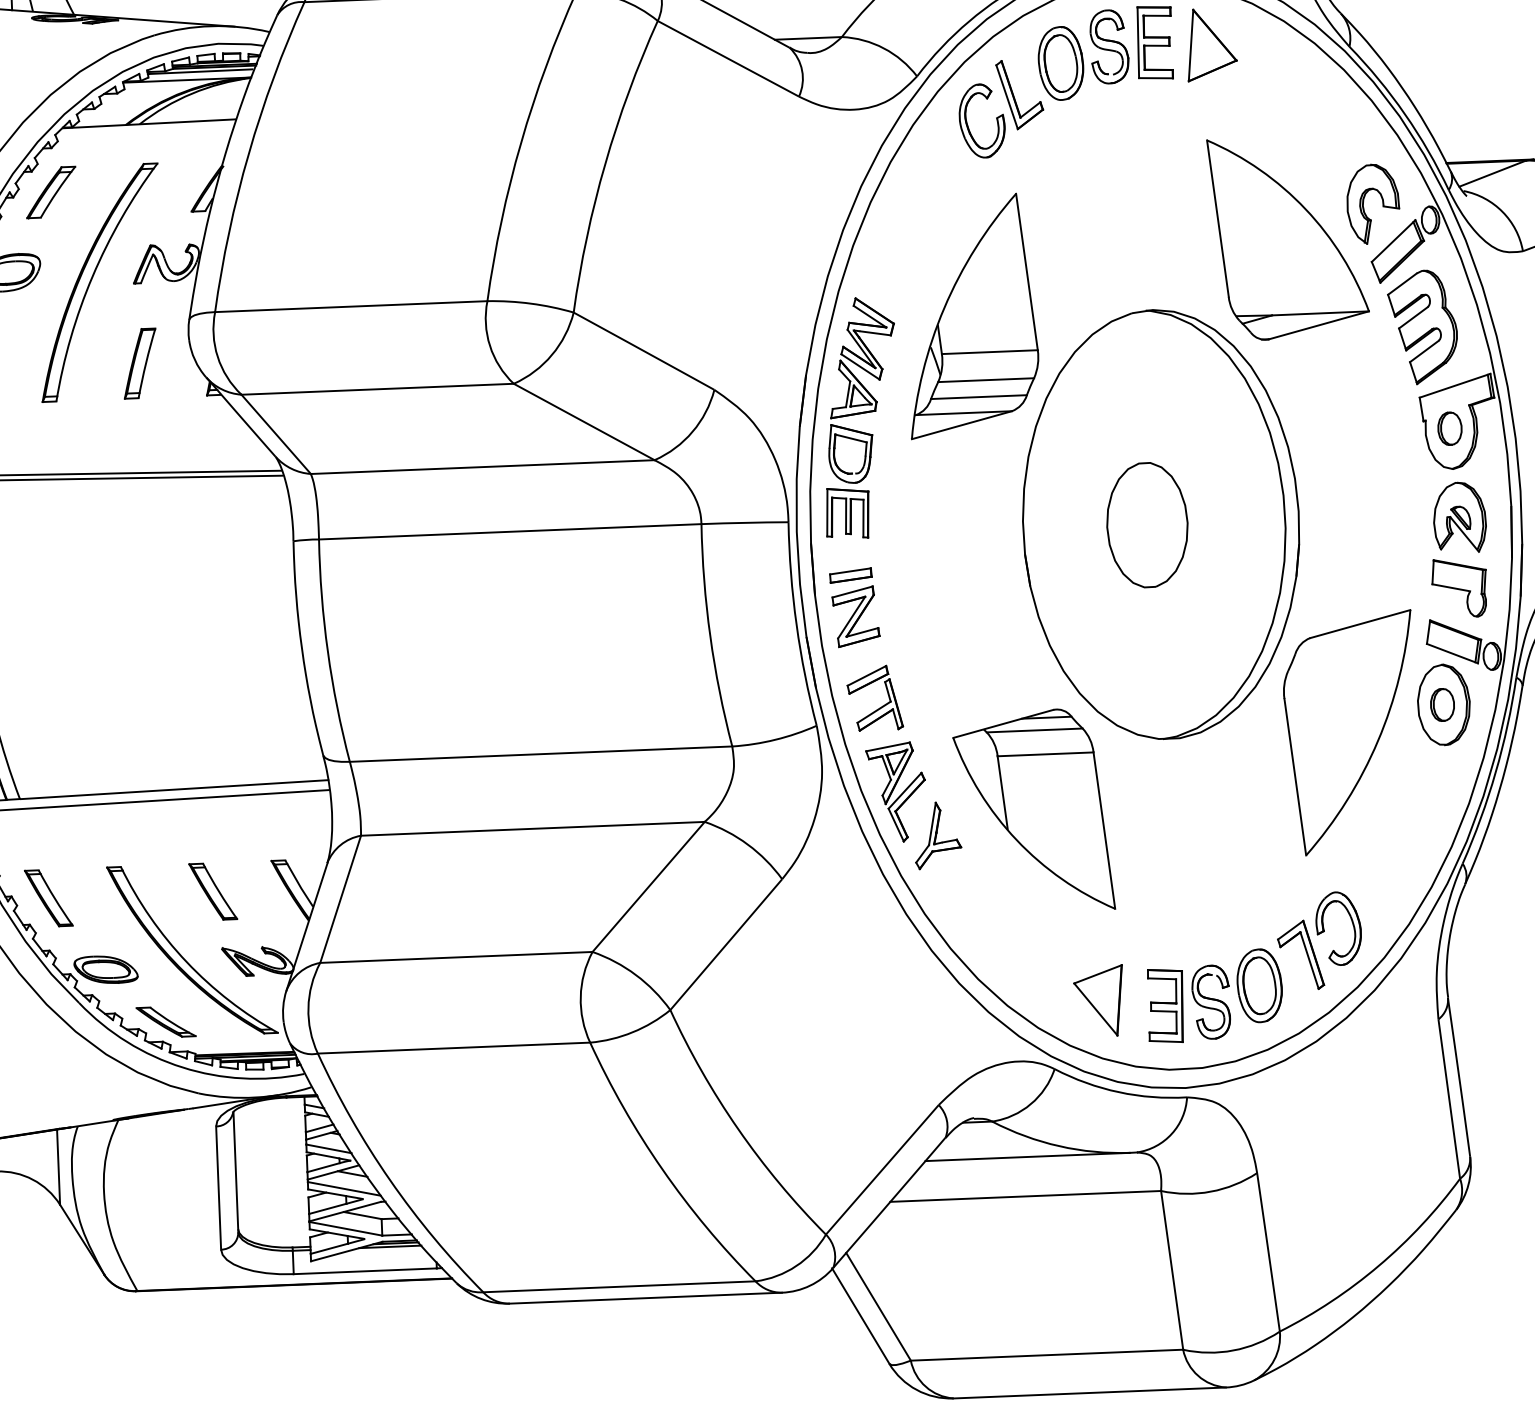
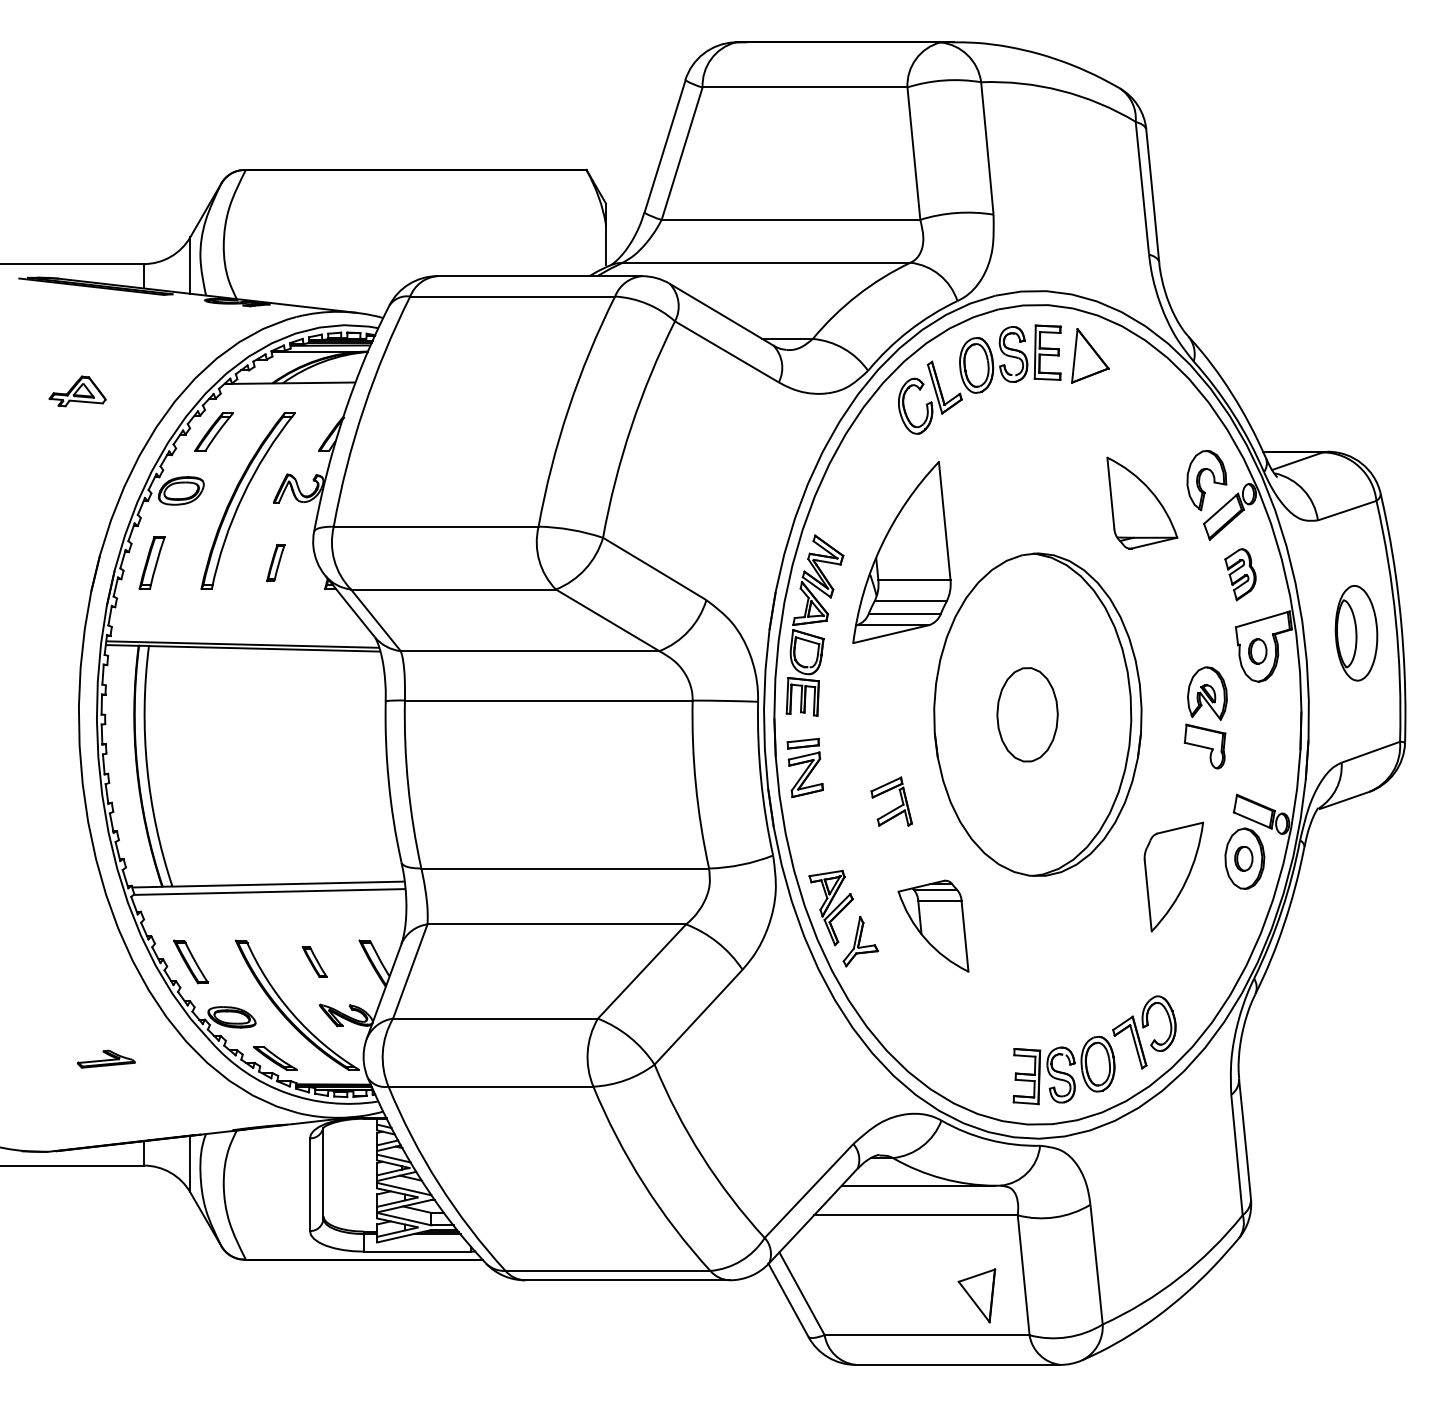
part: (1288, 236) -> (1142, 502), size x0.6
part: (1422, 327) -> (1240, 574), size x0.6
part: (139, 362) -> (275, 562), size x0.7
part: (1447, 543) -> (1197, 712), moved
part: (879, 707) -> (894, 808), moved
part: (1350, 732) -> (1173, 876), size x0.6
part: (1033, 810) -> (933, 925), size x0.6
part: (212, 891) -> (314, 961), size x0.7
part: (1098, 1000) -> (976, 1295), moved

